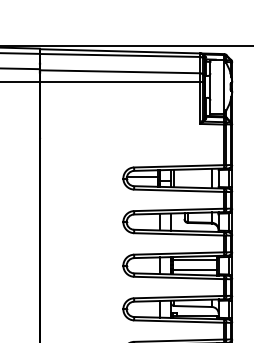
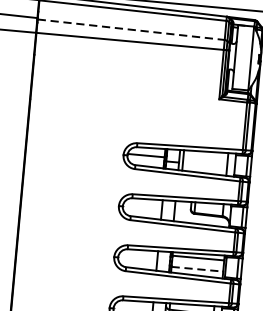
line: (120, 71) -> (131, 29), solid -> dashed
line: (195, 269) -> (198, 269), solid -> dashed

